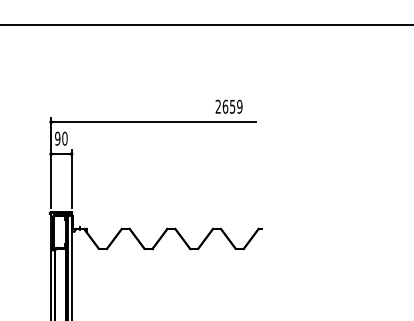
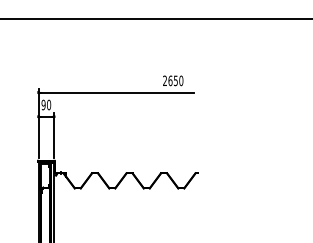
text: (240, 107) -> (181, 81), 2659 -> 2650

